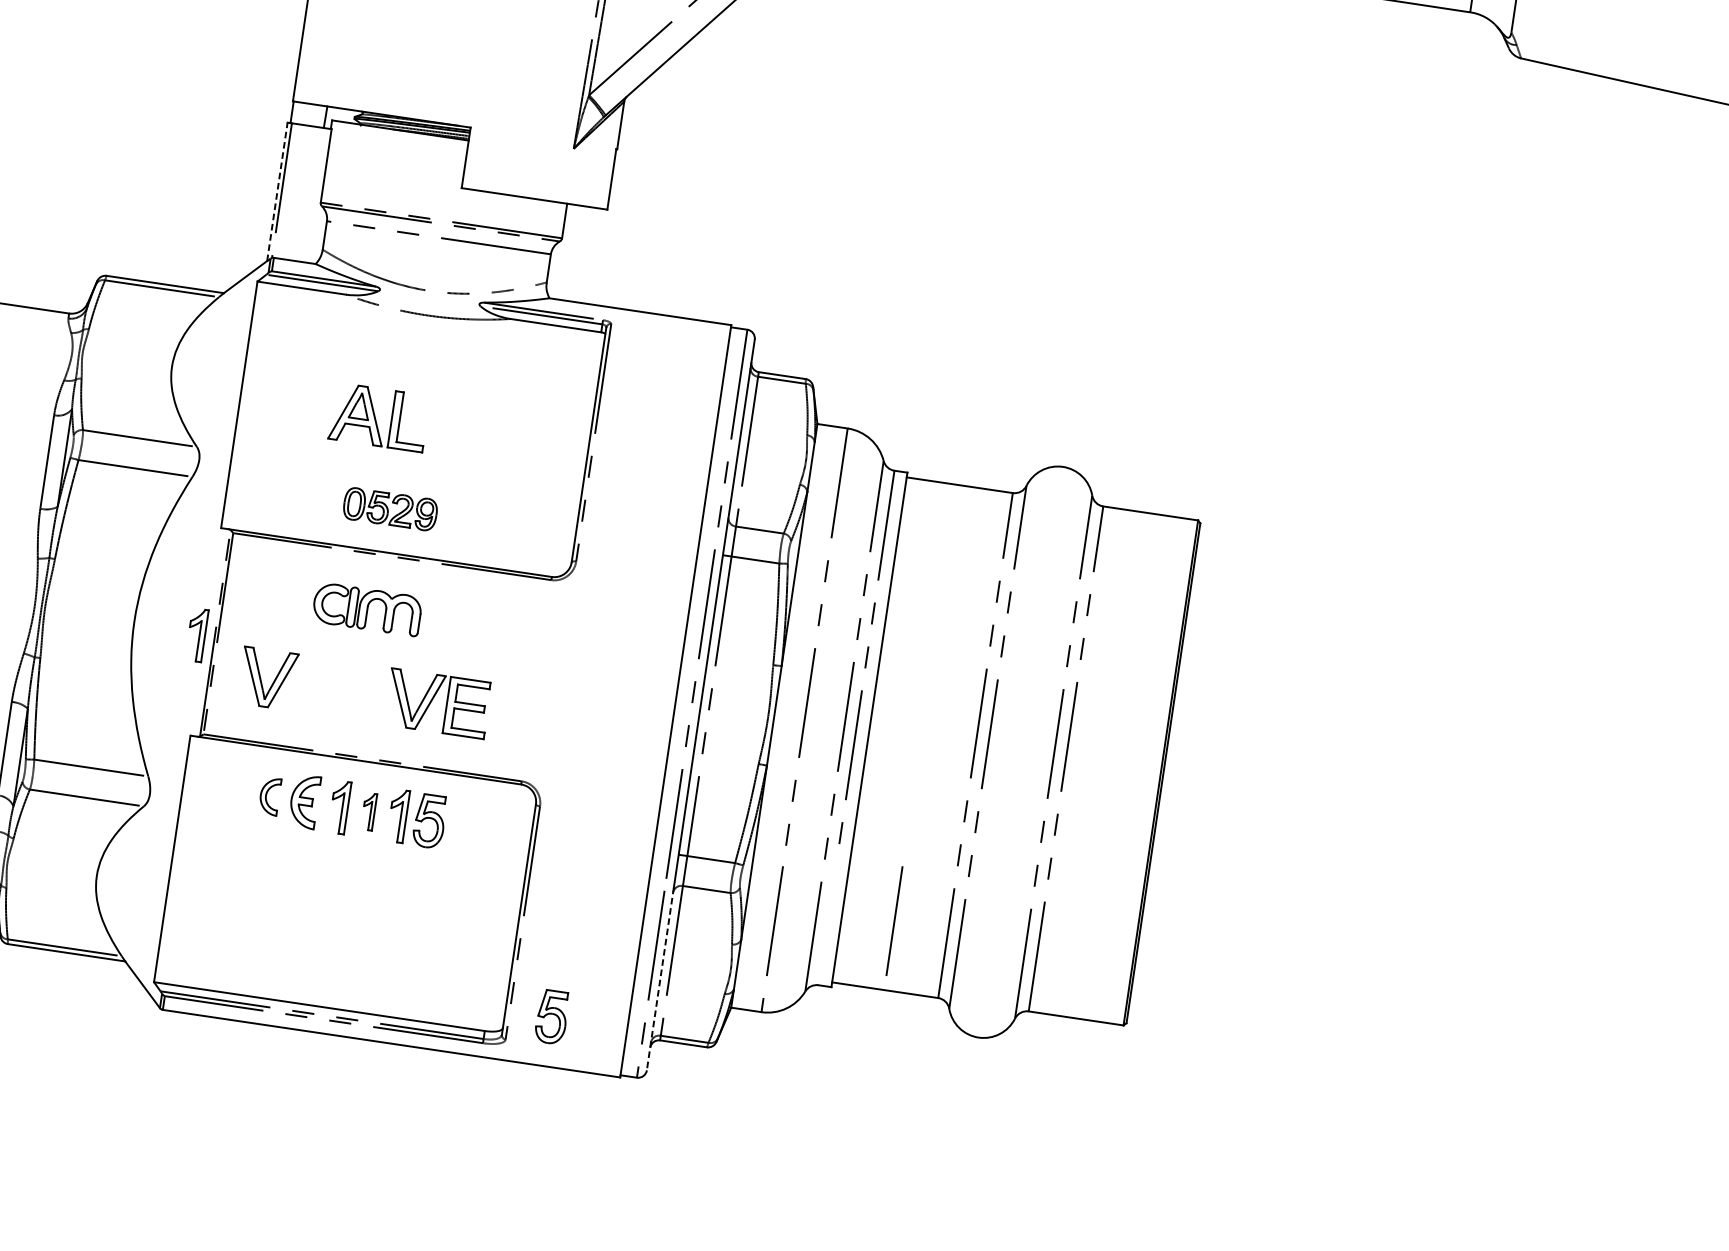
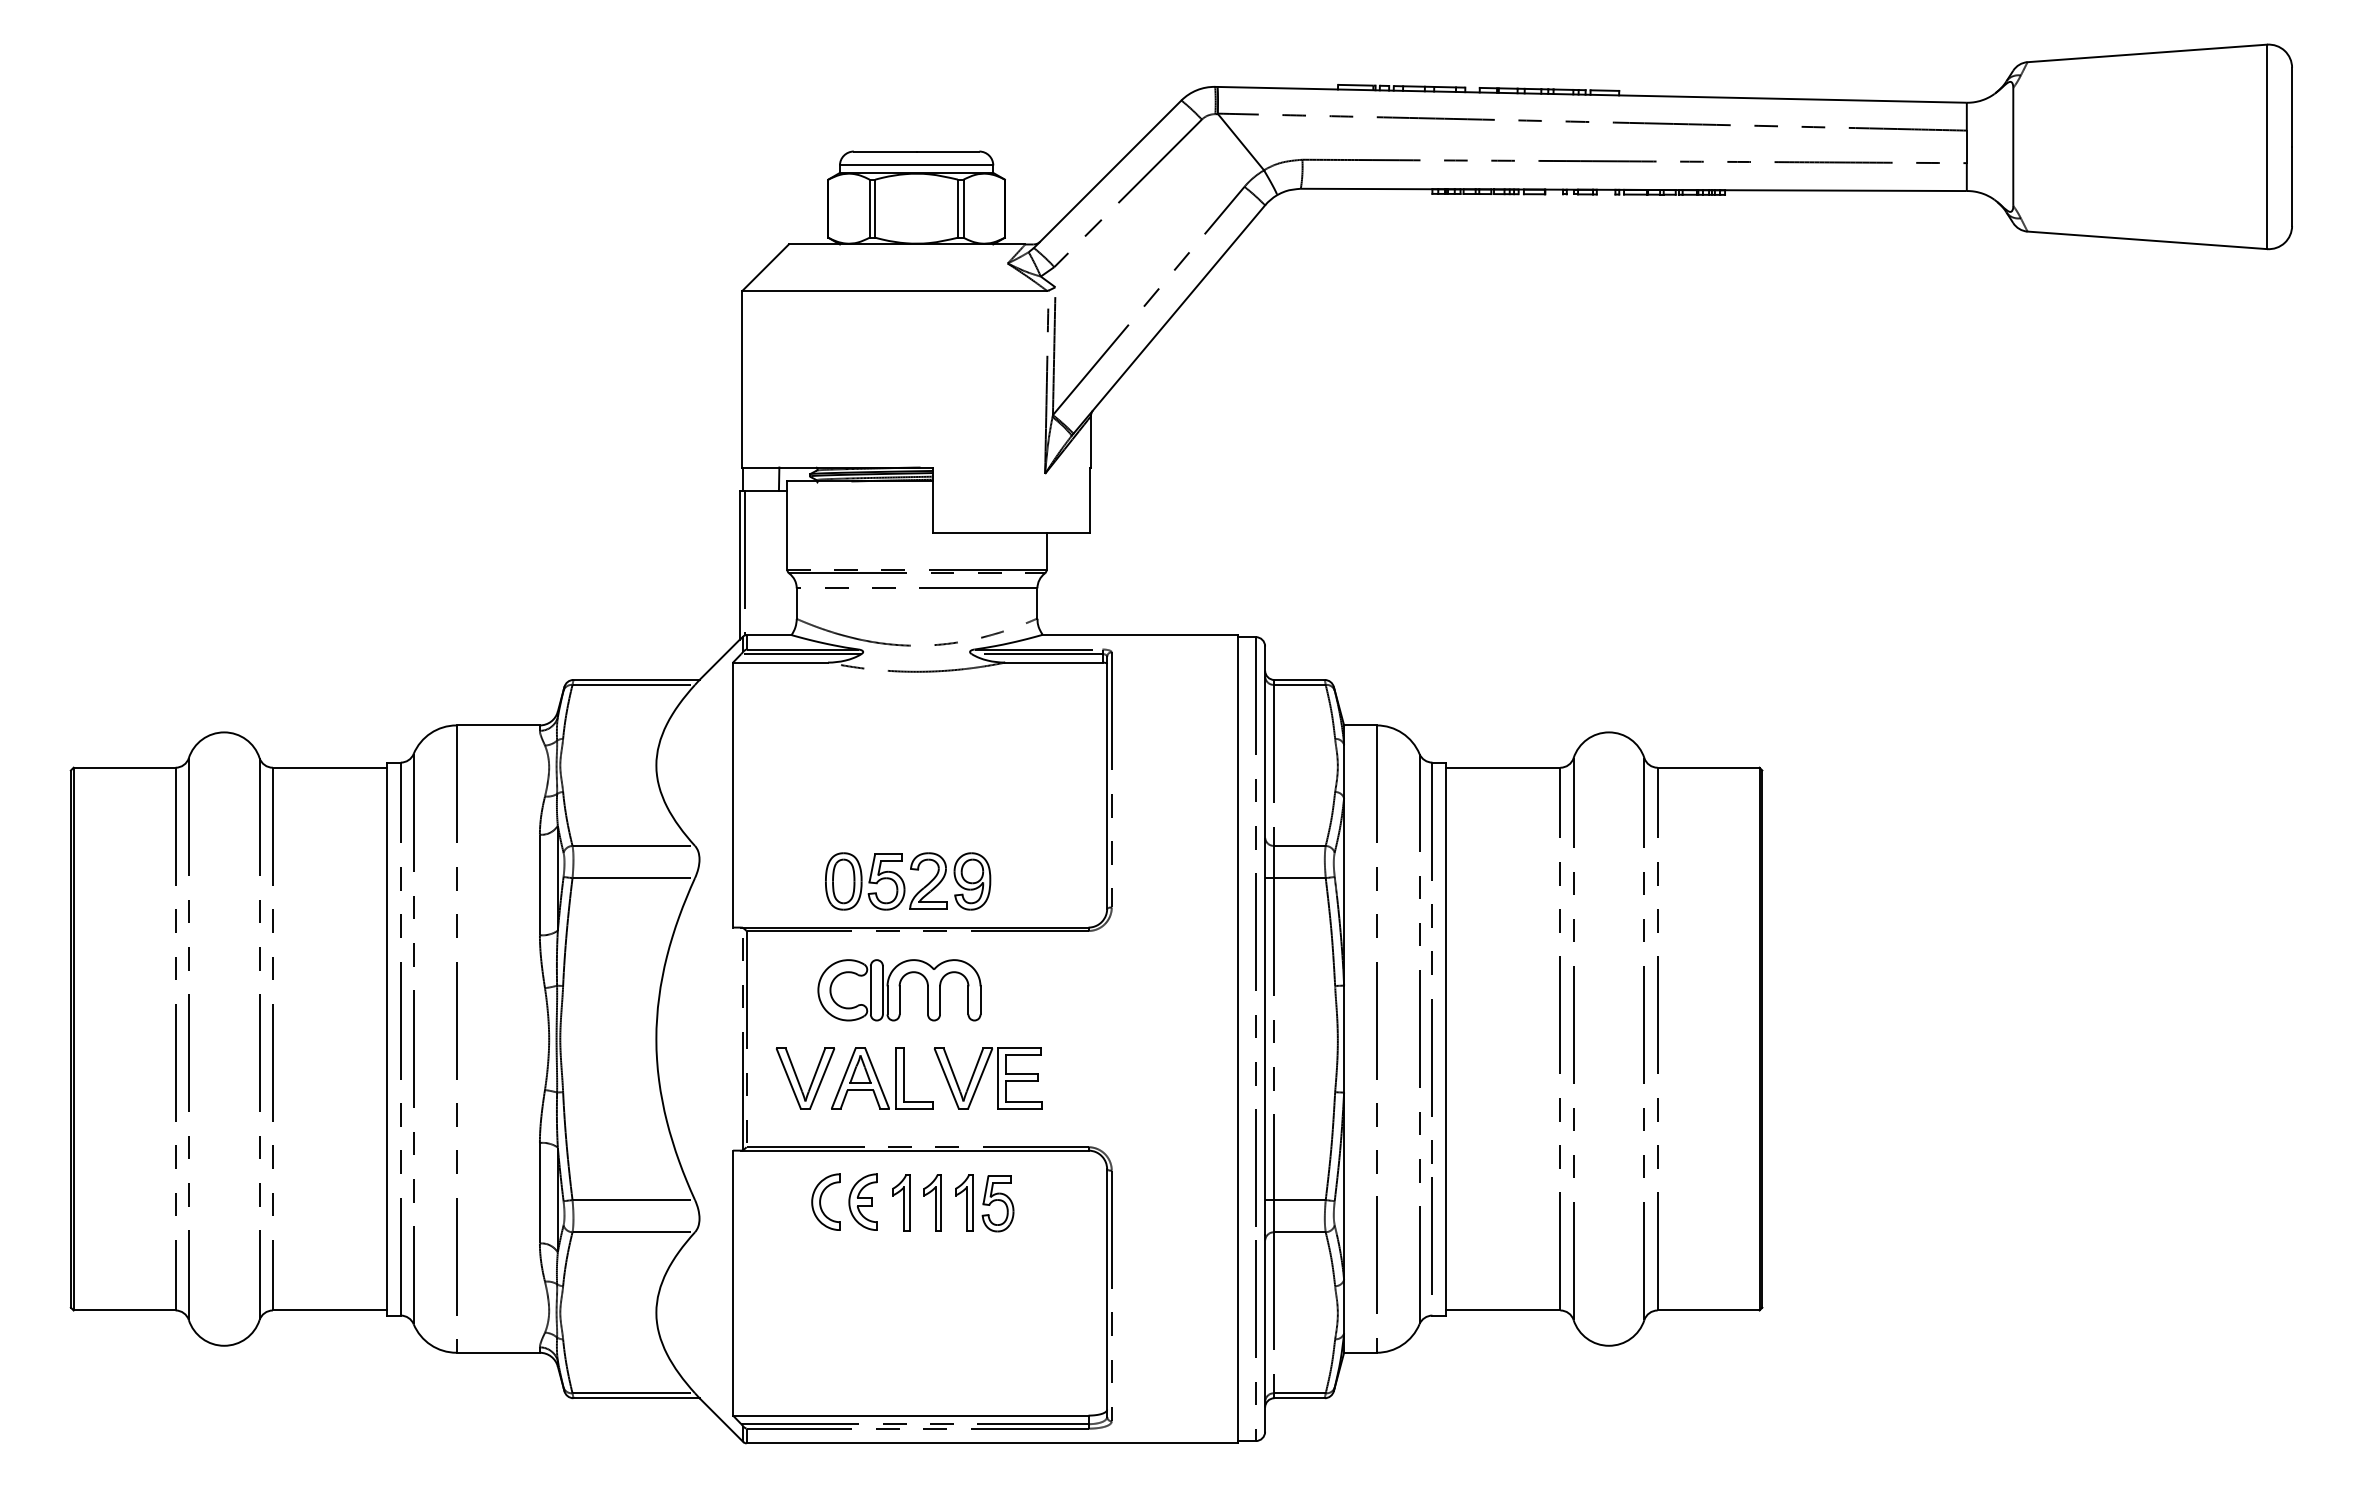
line: (277, 191) -> (740, 564), dashed -> solid
part: (379, 417) -> (882, 1078), moved
part: (390, 509) -> (908, 881), size x1.67
part: (367, 609) -> (899, 990), size x1.43
part: (197, 634) -> (724, 1043), removed
part: (269, 795) -> (825, 1201), size x1.43
part: (368, 811) -> (932, 1202), size x1.43
line: (893, 920) -> (1431, 1235), moved
line: (660, 979) -> (1265, 1334), dashed -> solid
part: (551, 1017) -> (1156, 1390), removed

